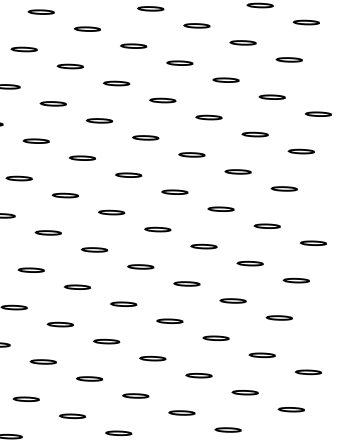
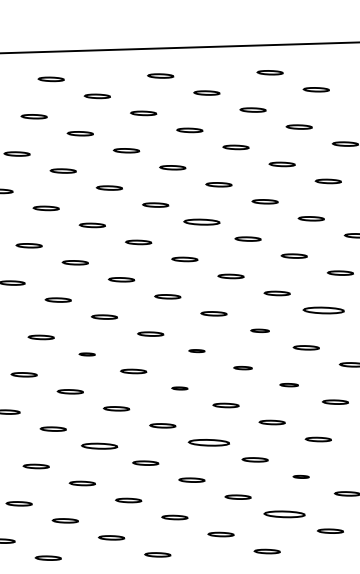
part: (162, 99) -> (201, 221), size x1.4
part: (283, 188) -> (322, 310), size x1.6
part: (220, 208) -> (259, 330), size x0.7
part: (157, 228) -> (196, 350), size x0.6
part: (47, 232) -> (86, 354), size x0.6
part: (203, 245) -> (242, 367), size x0.7
part: (249, 262) -> (288, 384), size x0.7
part: (140, 266) -> (179, 388), size x0.6
part: (169, 320) -> (208, 442), size x1.6
part: (60, 323) -> (99, 445), size x1.4
part: (261, 354) -> (300, 476), size x0.6
part: (244, 391) -> (283, 513), size x1.6

